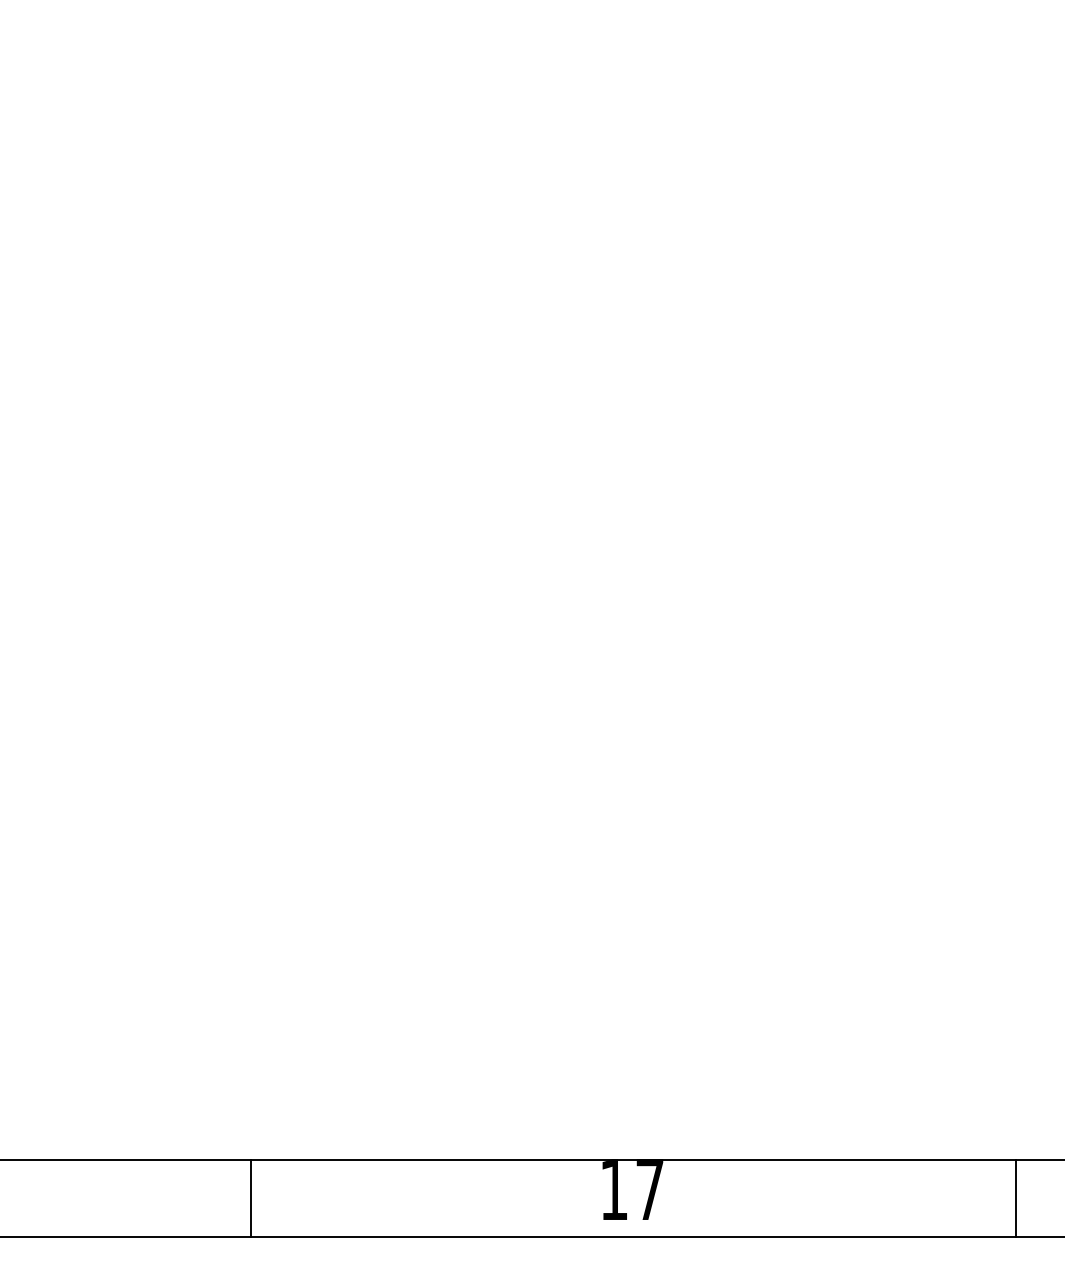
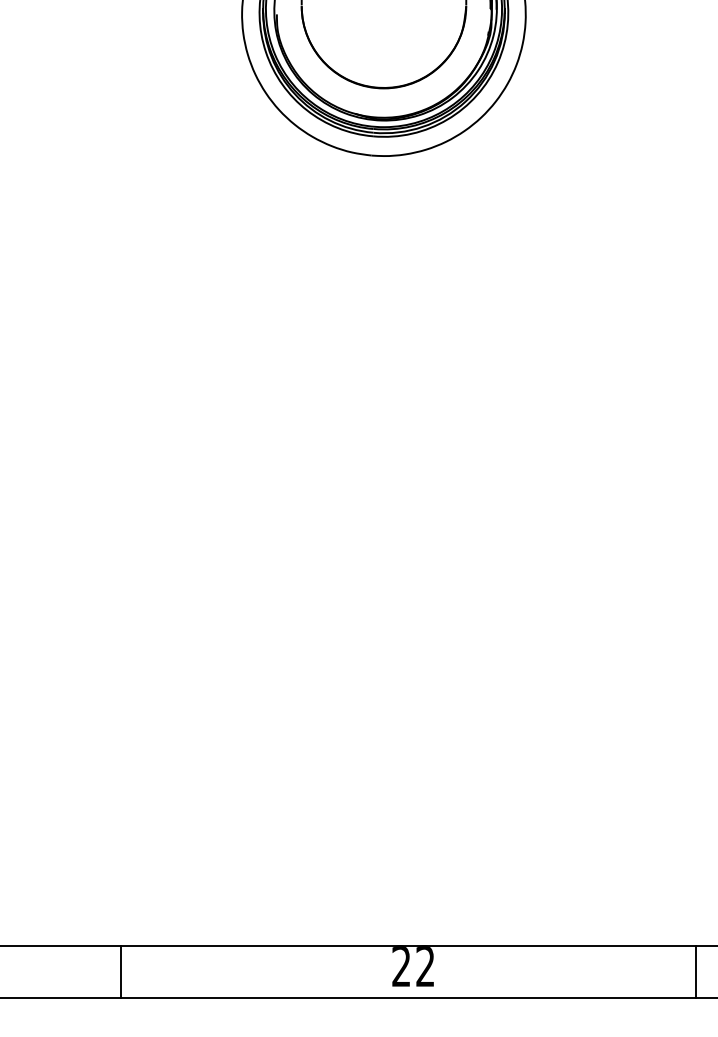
text: (632, 1190) -> (413, 966), 17 -> 22
line: (251, 1197) -> (121, 971), moved
line: (1016, 1197) -> (695, 971), moved

